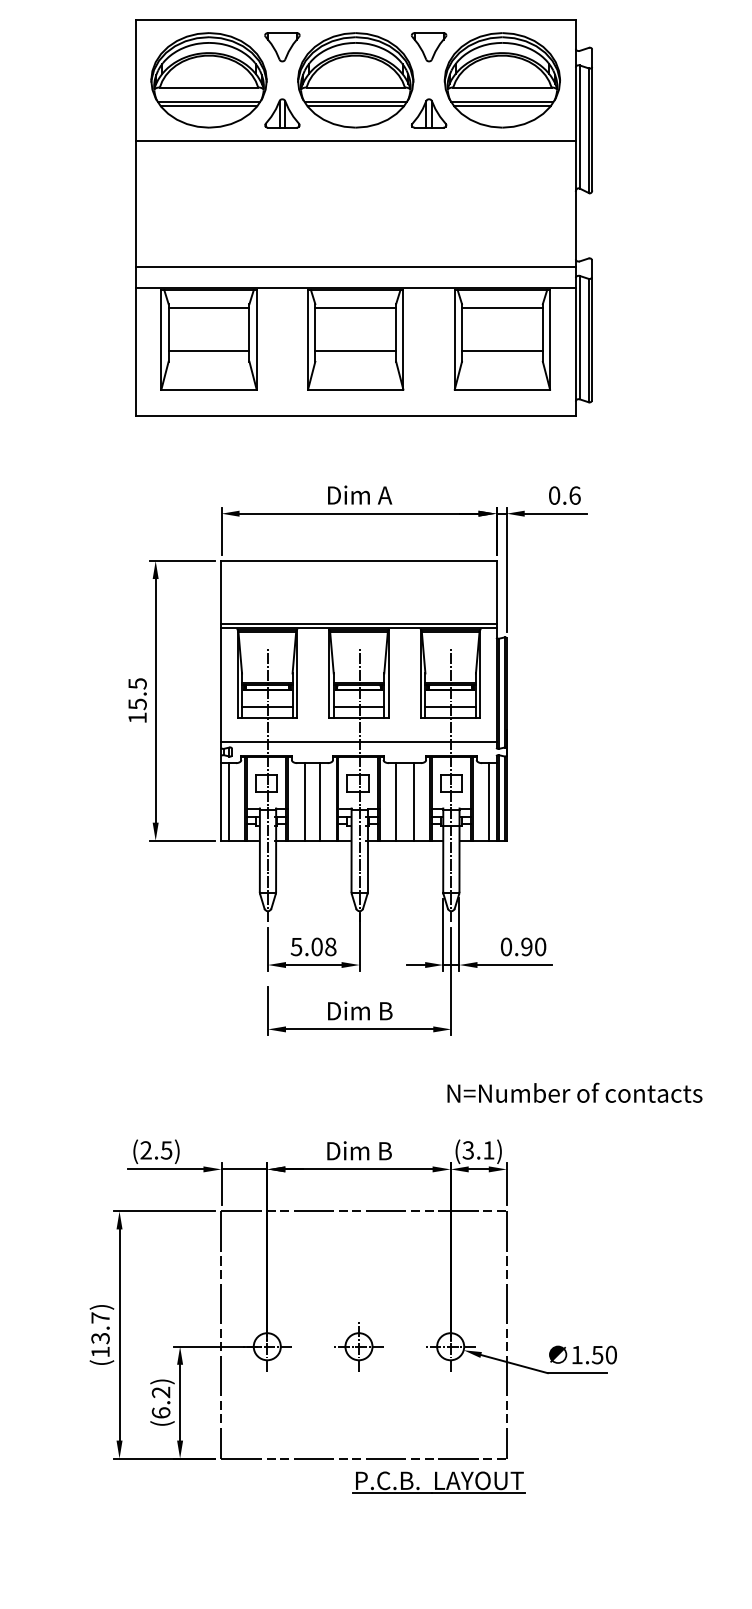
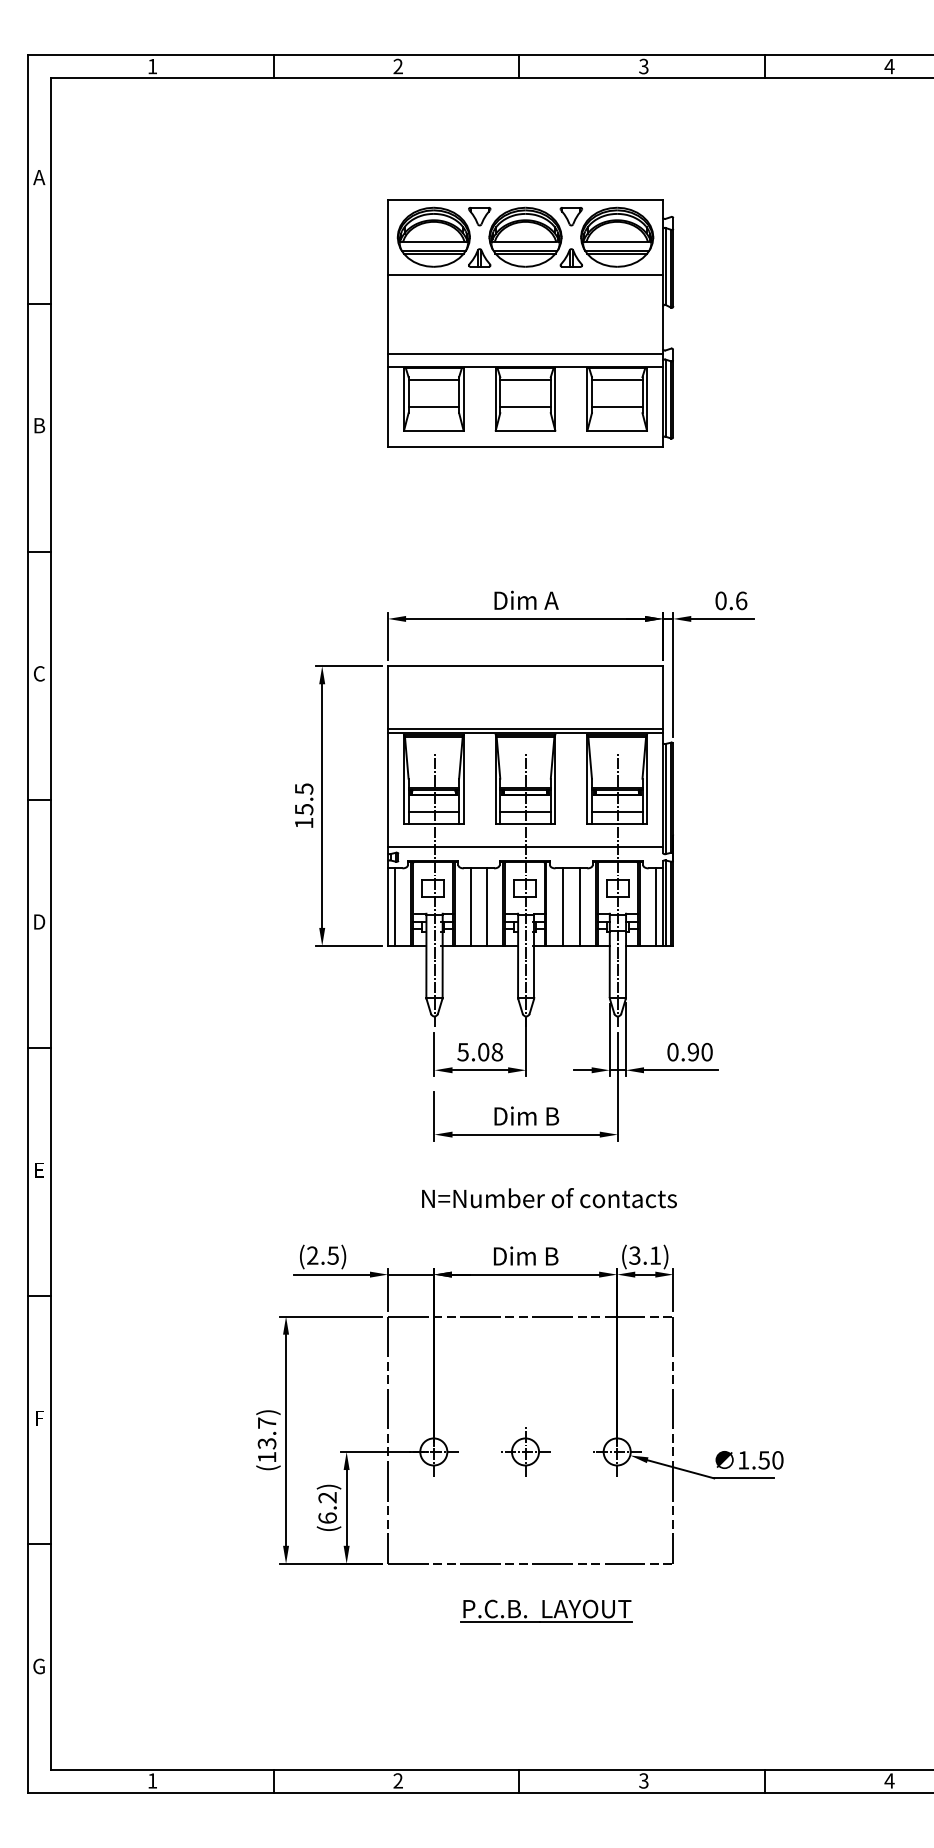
part: (363, 218) -> (530, 323), size x0.62
text: (574, 1093) -> (549, 1198), moved
part: (438, 1482) -> (546, 1610), moved

